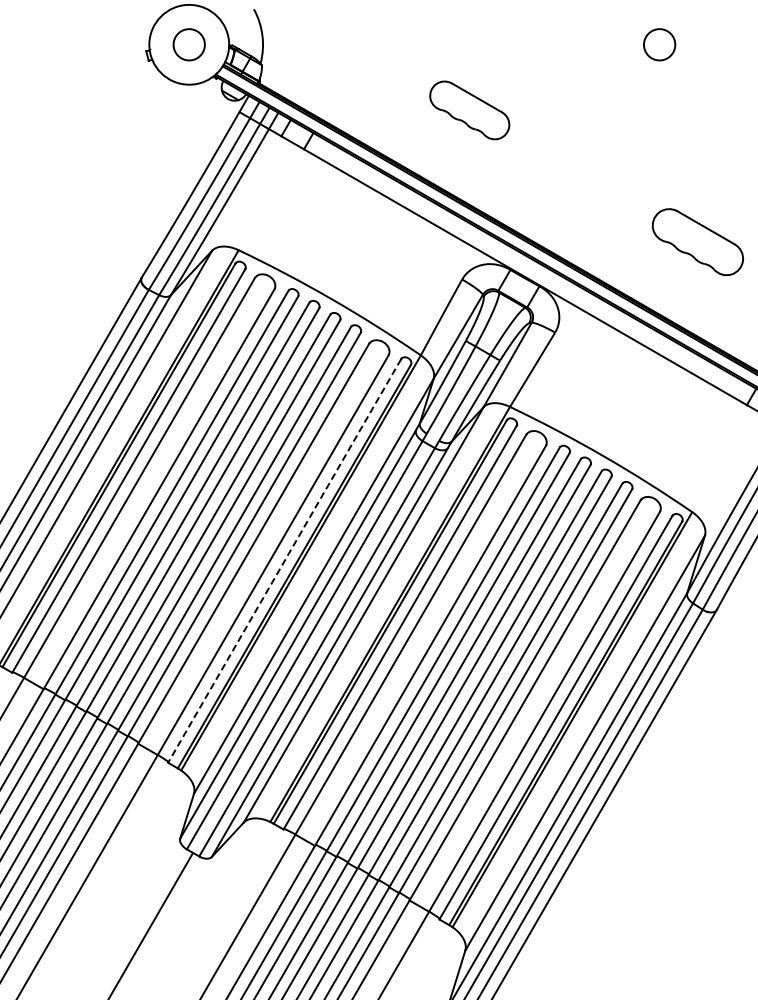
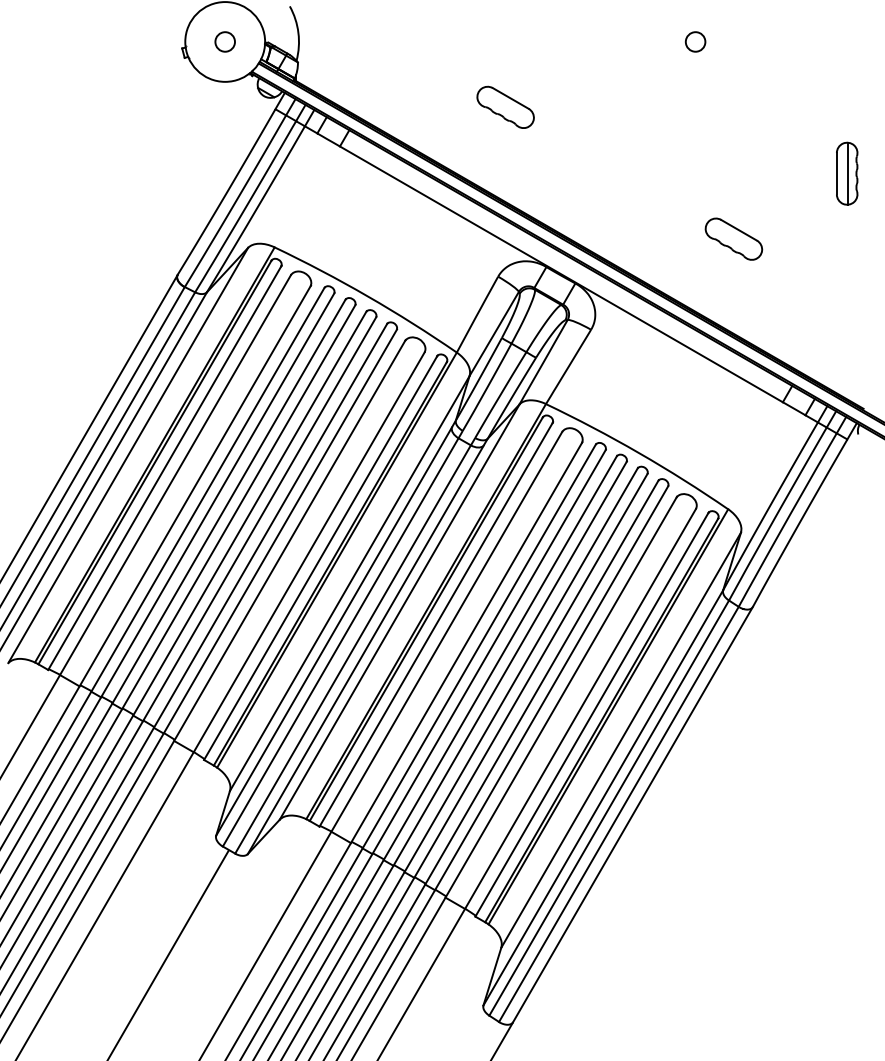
circle: (189, 44) -> (225, 41), size x0.62
circle: (659, 44) -> (695, 41), size x0.62
part: (469, 109) -> (505, 106), size x0.71
part: (697, 241) -> (733, 238), size x0.62
line: (284, 561) -> (320, 558), dashed -> solid

